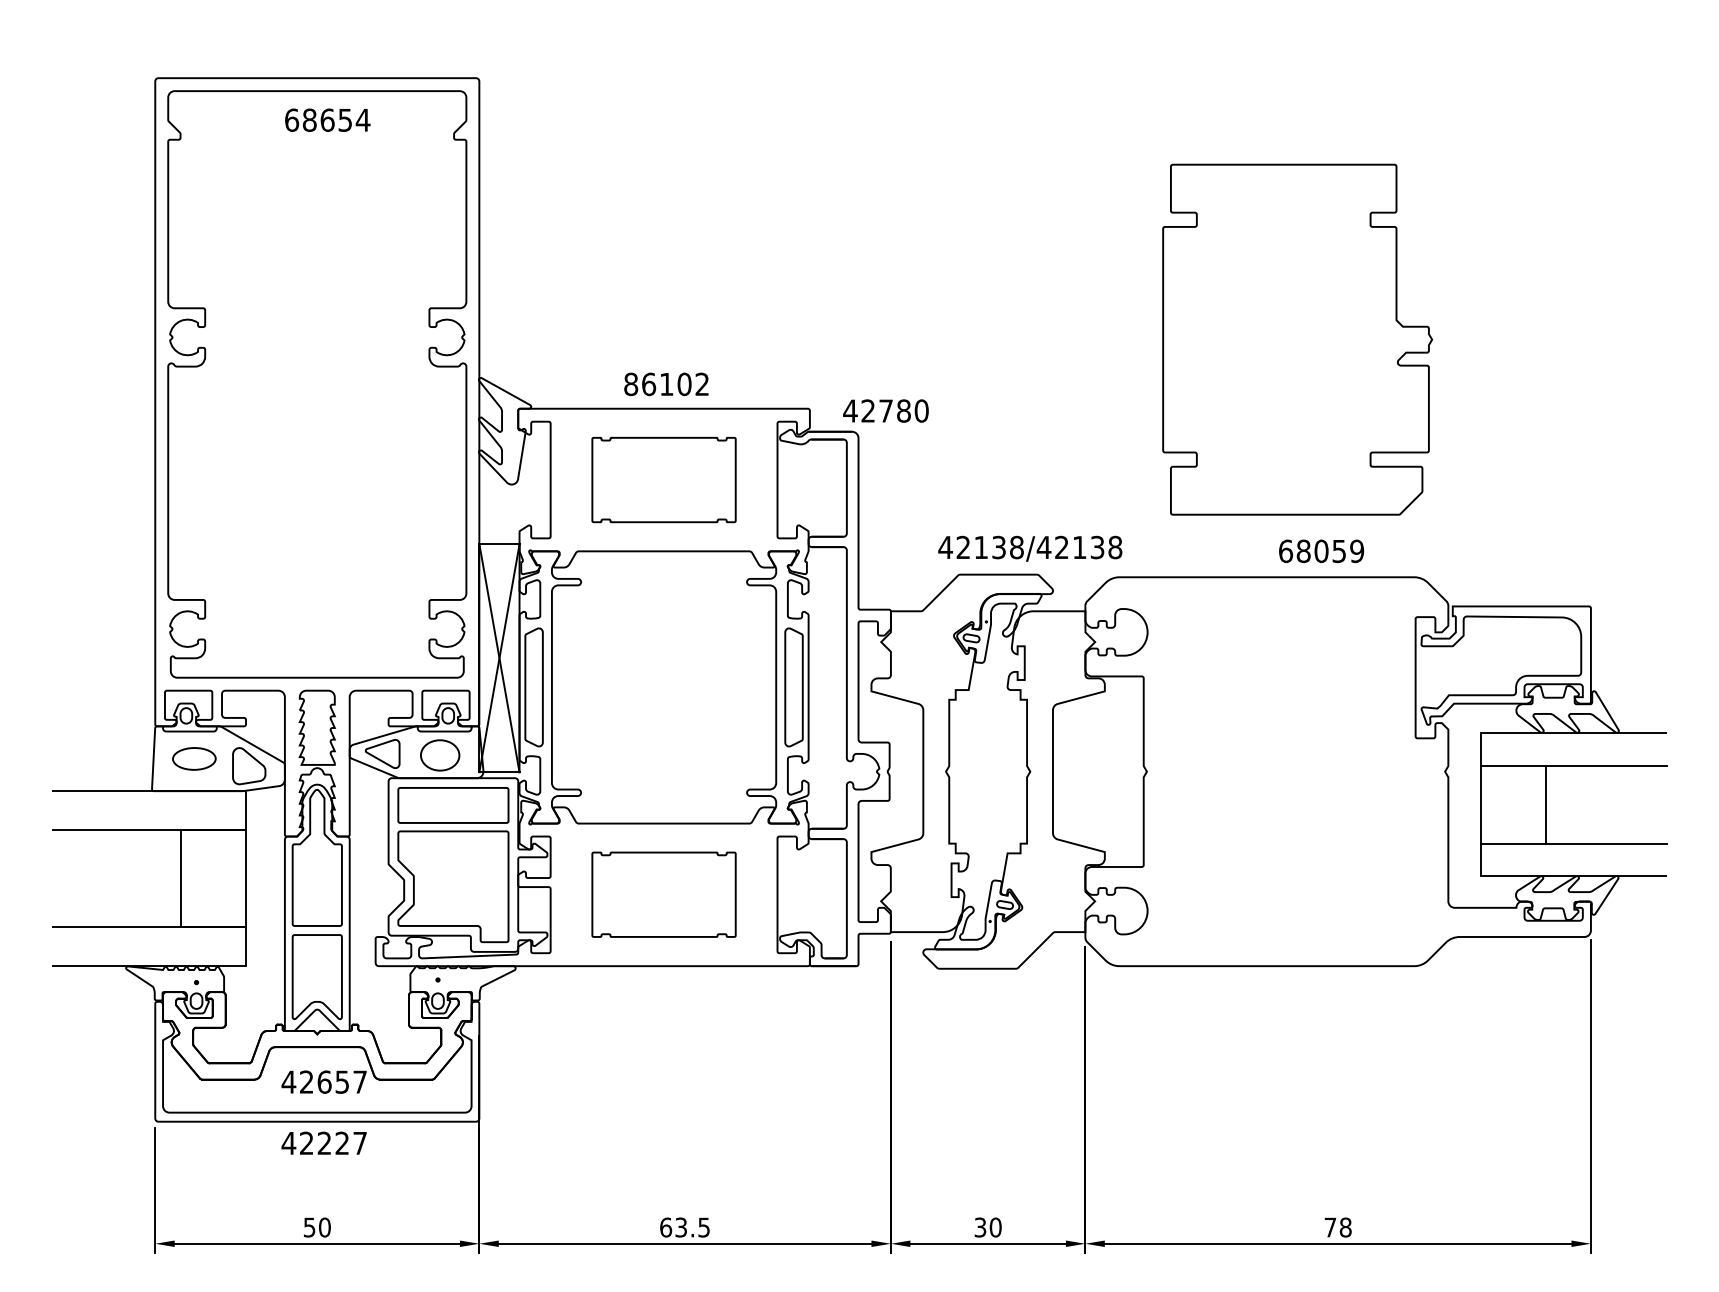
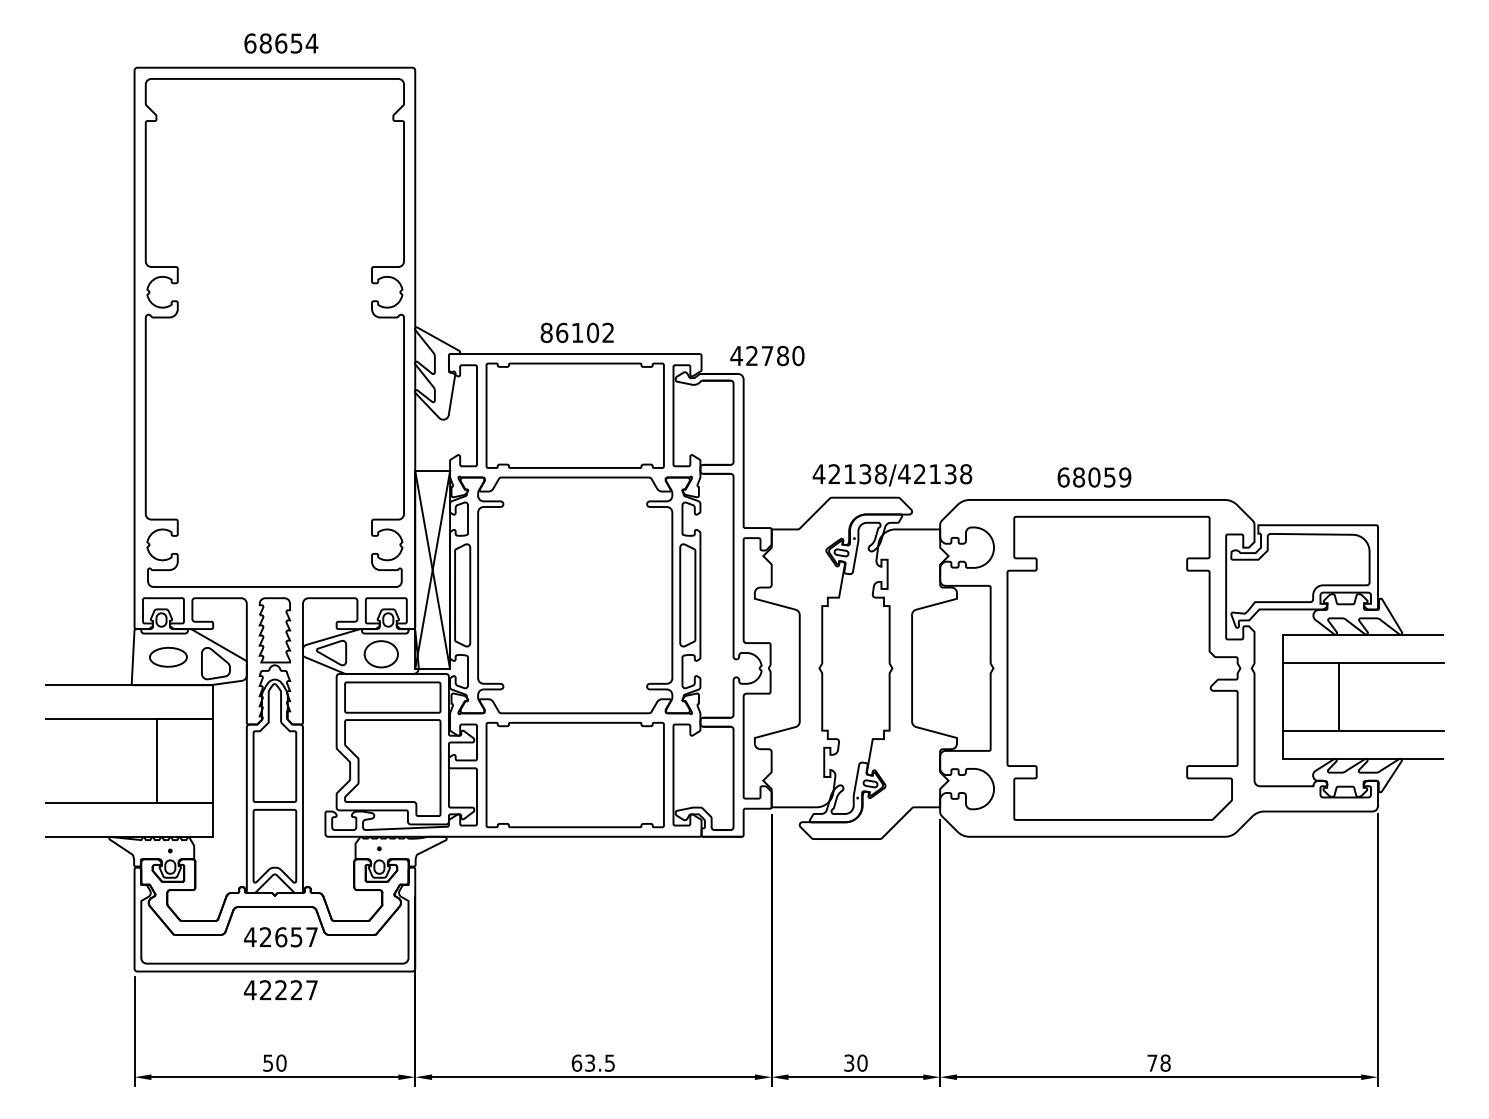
text: (327, 119) -> (281, 42), moved
part: (1297, 339) -> (1123, 668), moved
part: (663, 479) -> (574, 415), size x1.43
text: (1321, 550) -> (1094, 476), moved
part: (663, 894) -> (574, 774), size x1.43

